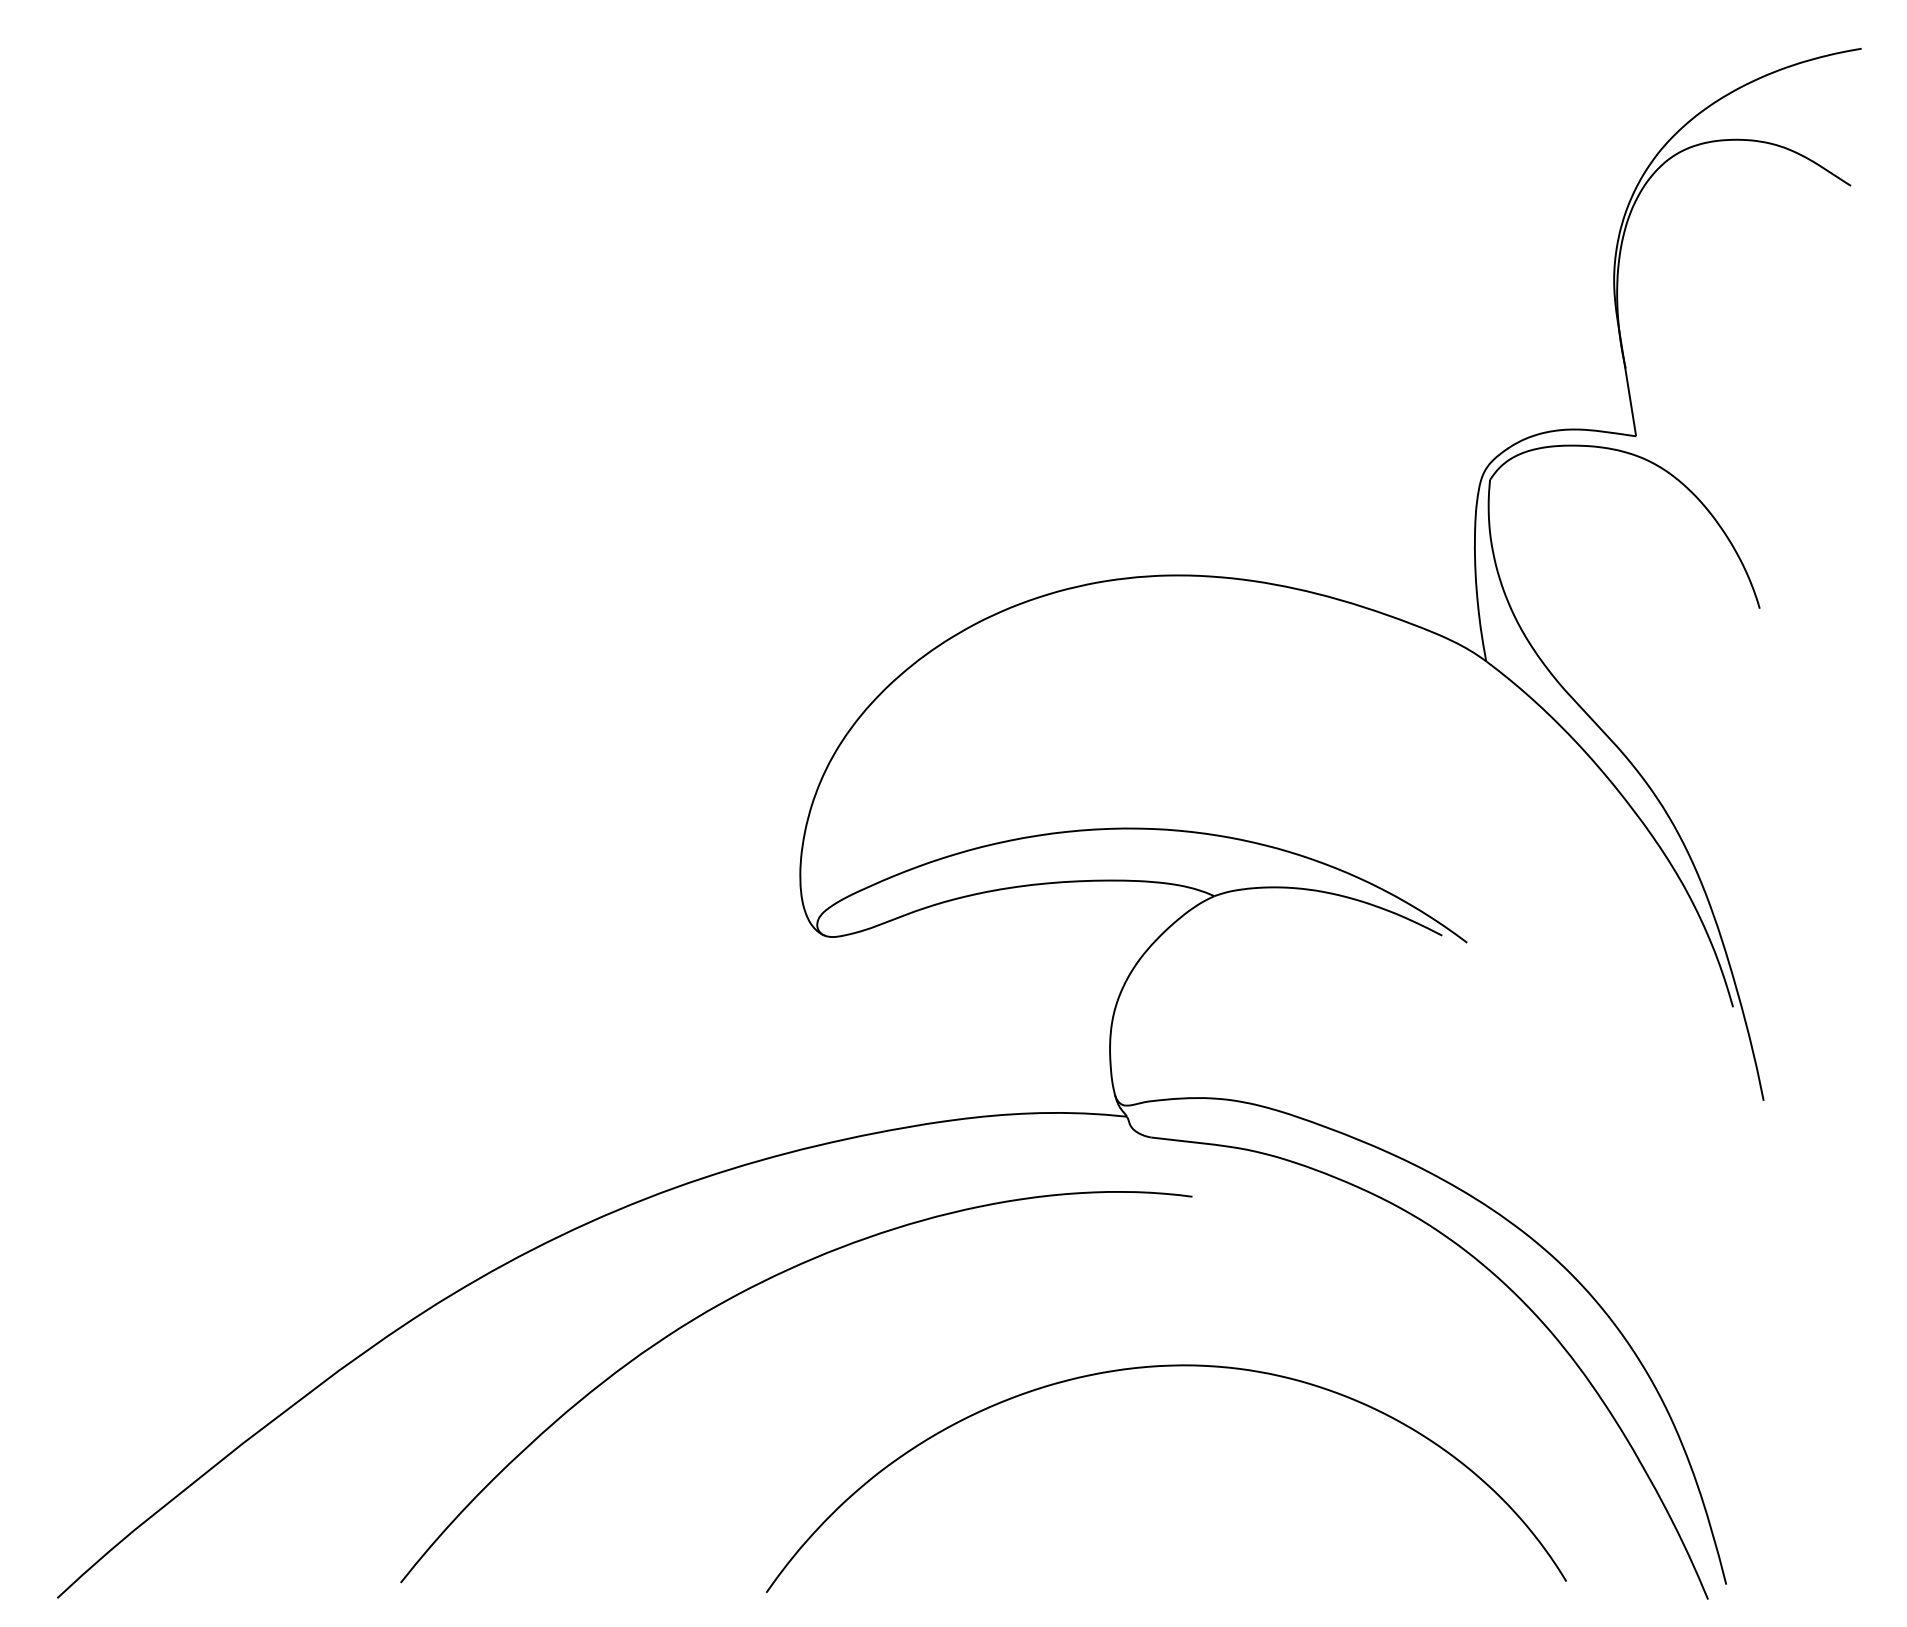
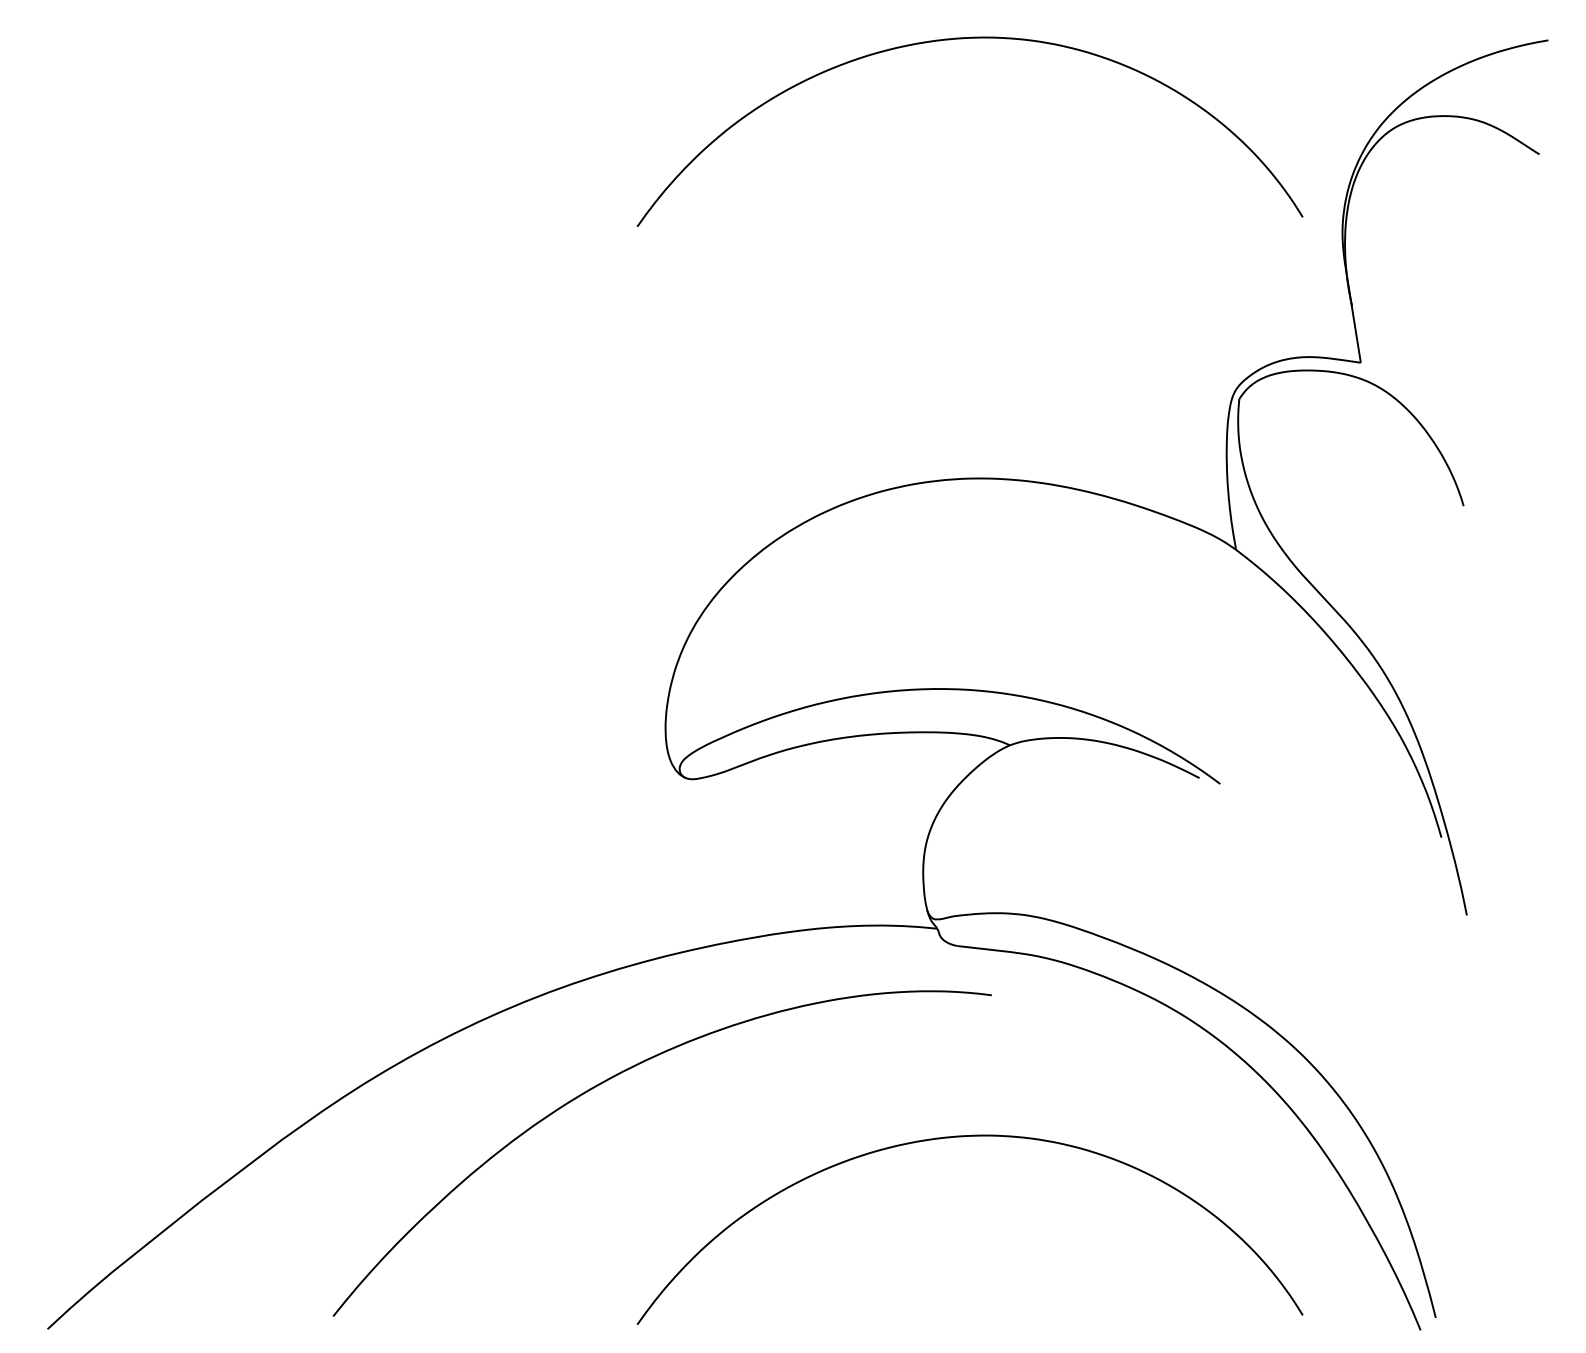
curve: (1158, 47) -> (963, 39), added

